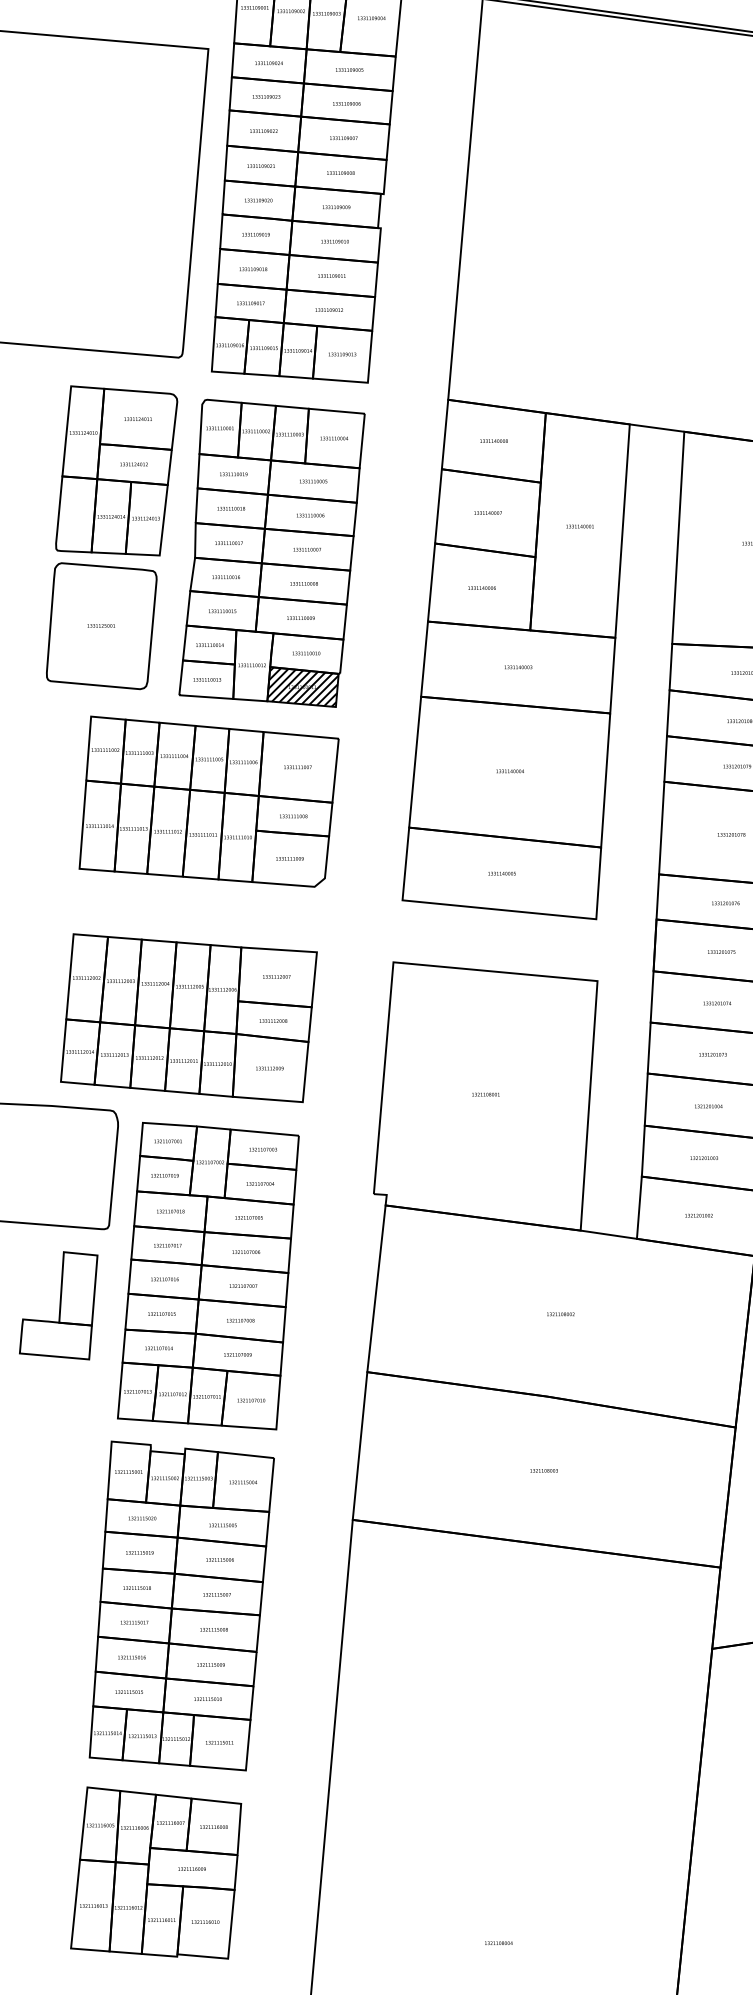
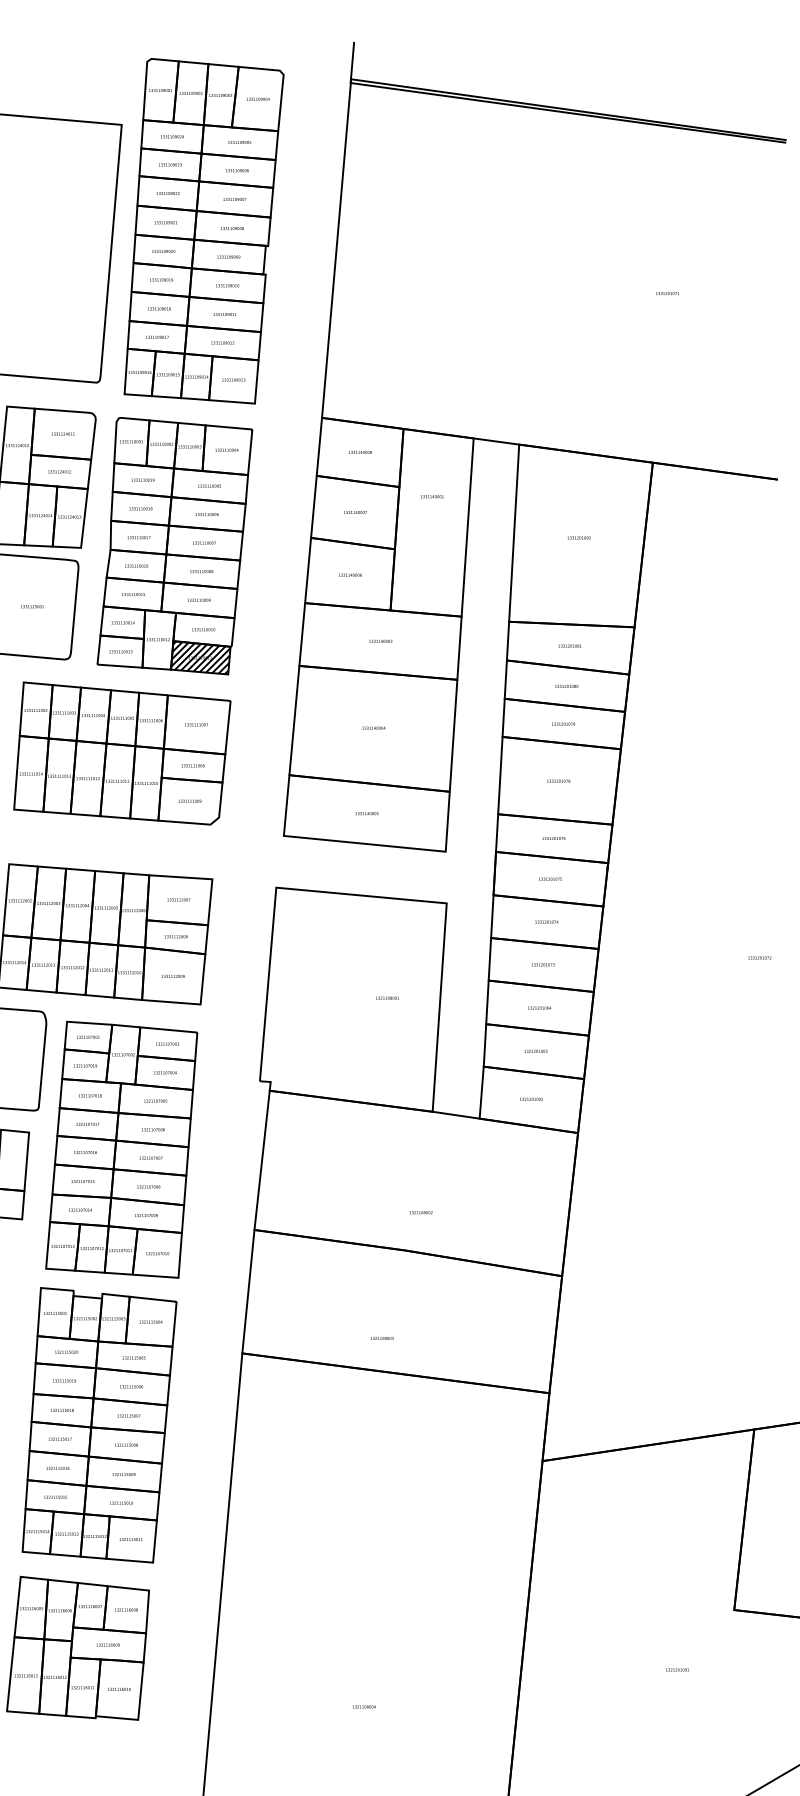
text: (580, 526) -> (432, 496), moved
text: (485, 1093) -> (387, 997), moved
text: (560, 1314) -> (420, 1212), moved
text: (543, 1470) -> (381, 1338), moved

